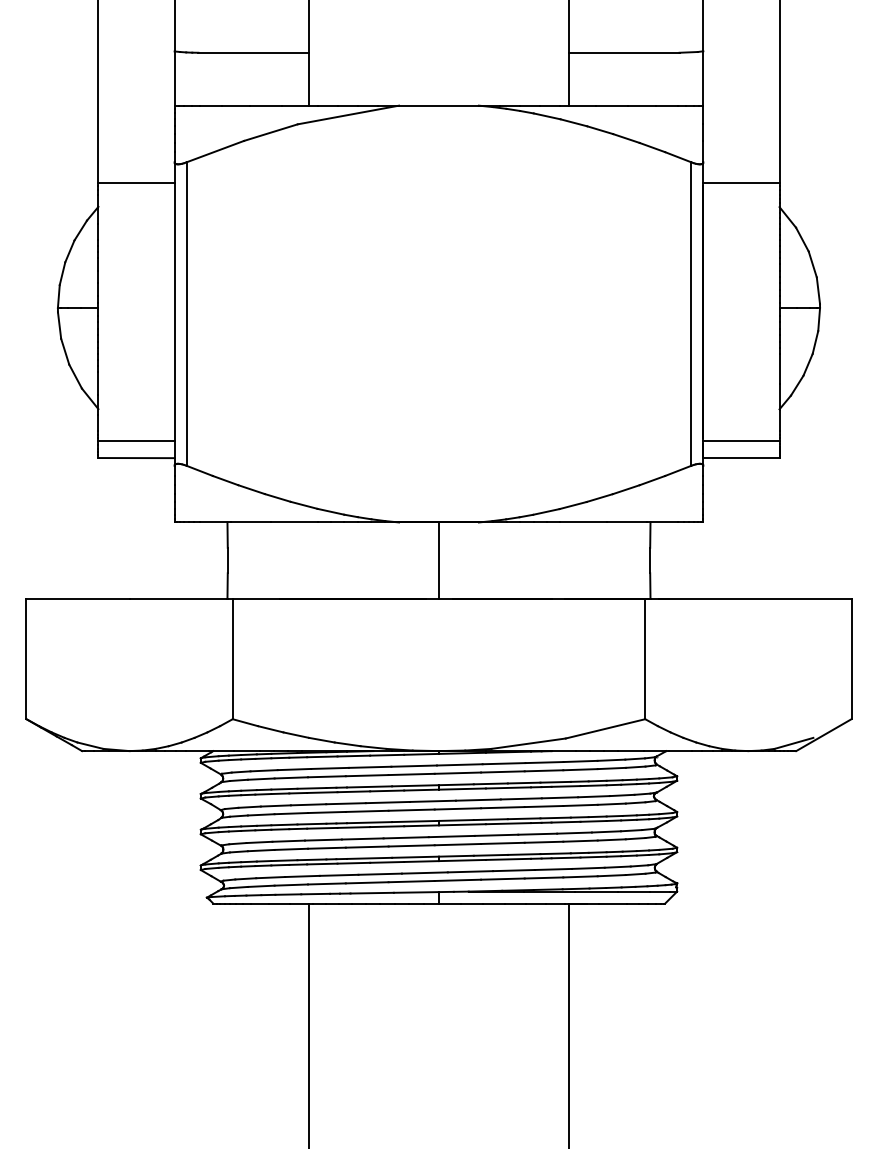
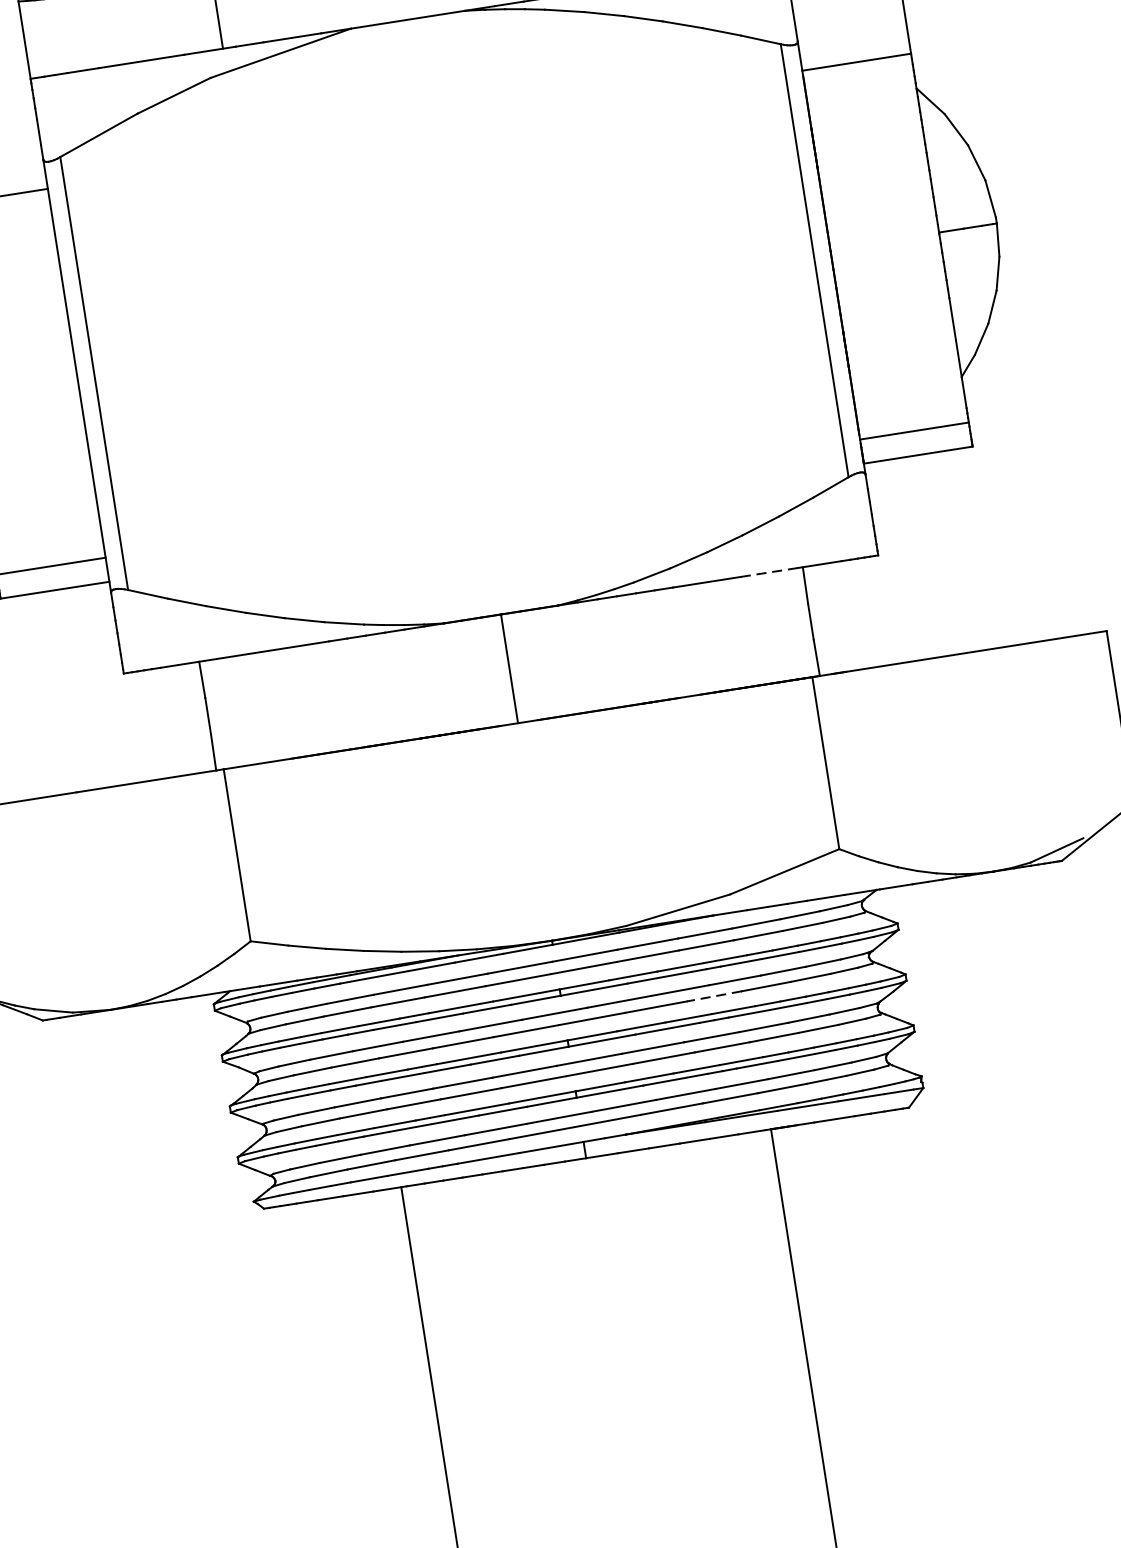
line: (626, 522) -> (768, 572), solid -> dashed
line: (543, 806) -> (713, 996), solid -> dashed

